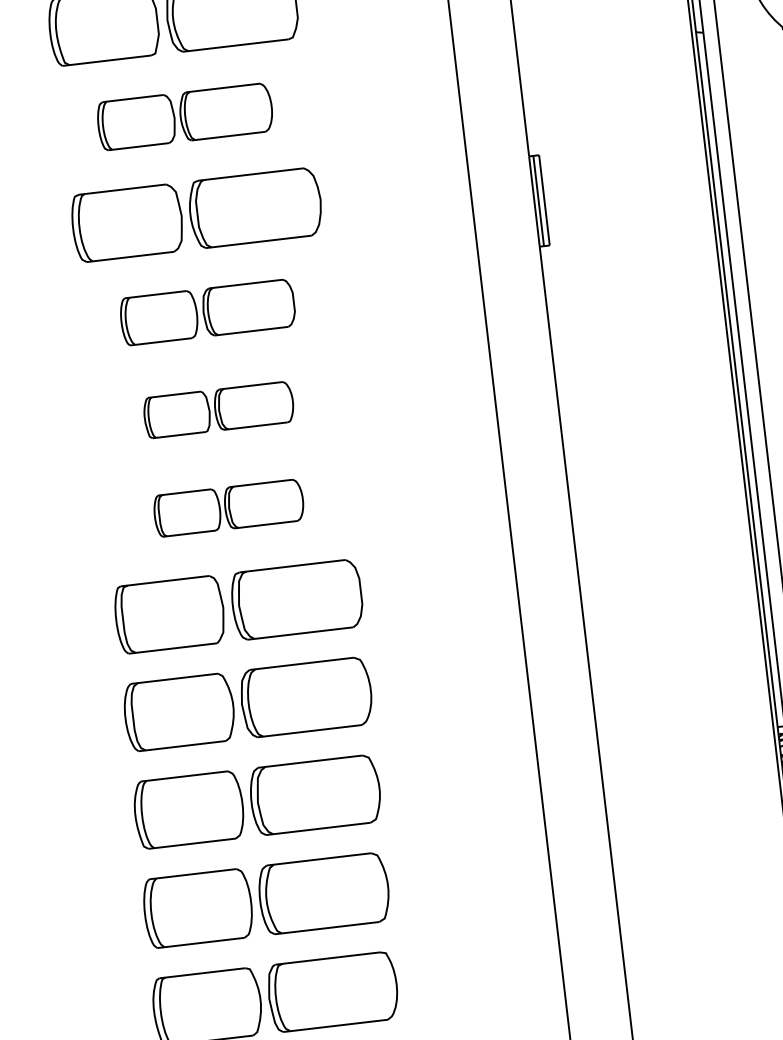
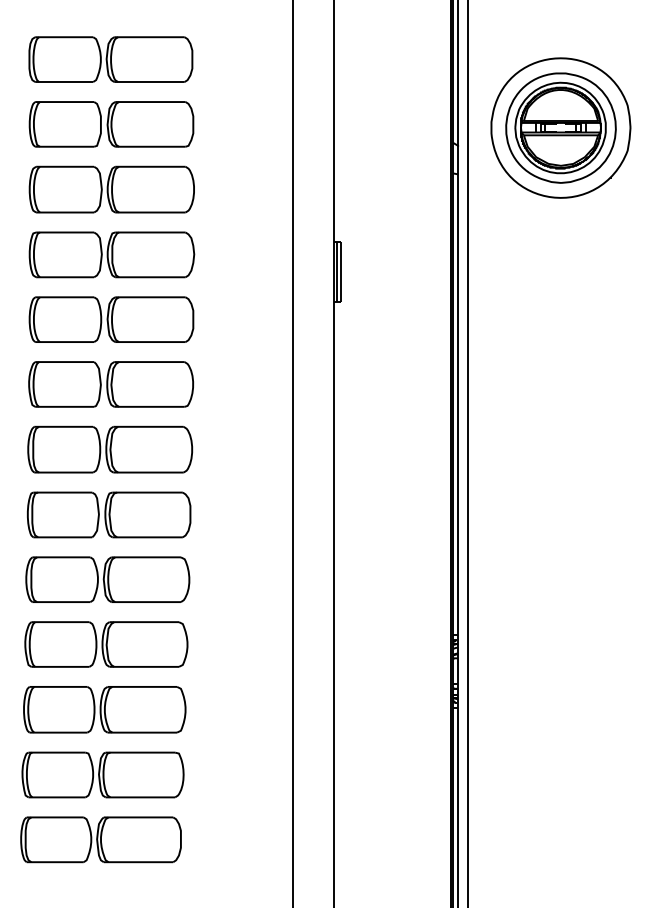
part: (184, 116) -> (111, 189), size x1.43
part: (207, 312) -> (111, 319), size x1.43
part: (219, 410) -> (111, 384), size x1.67
part: (229, 507) -> (110, 449), size x1.67

